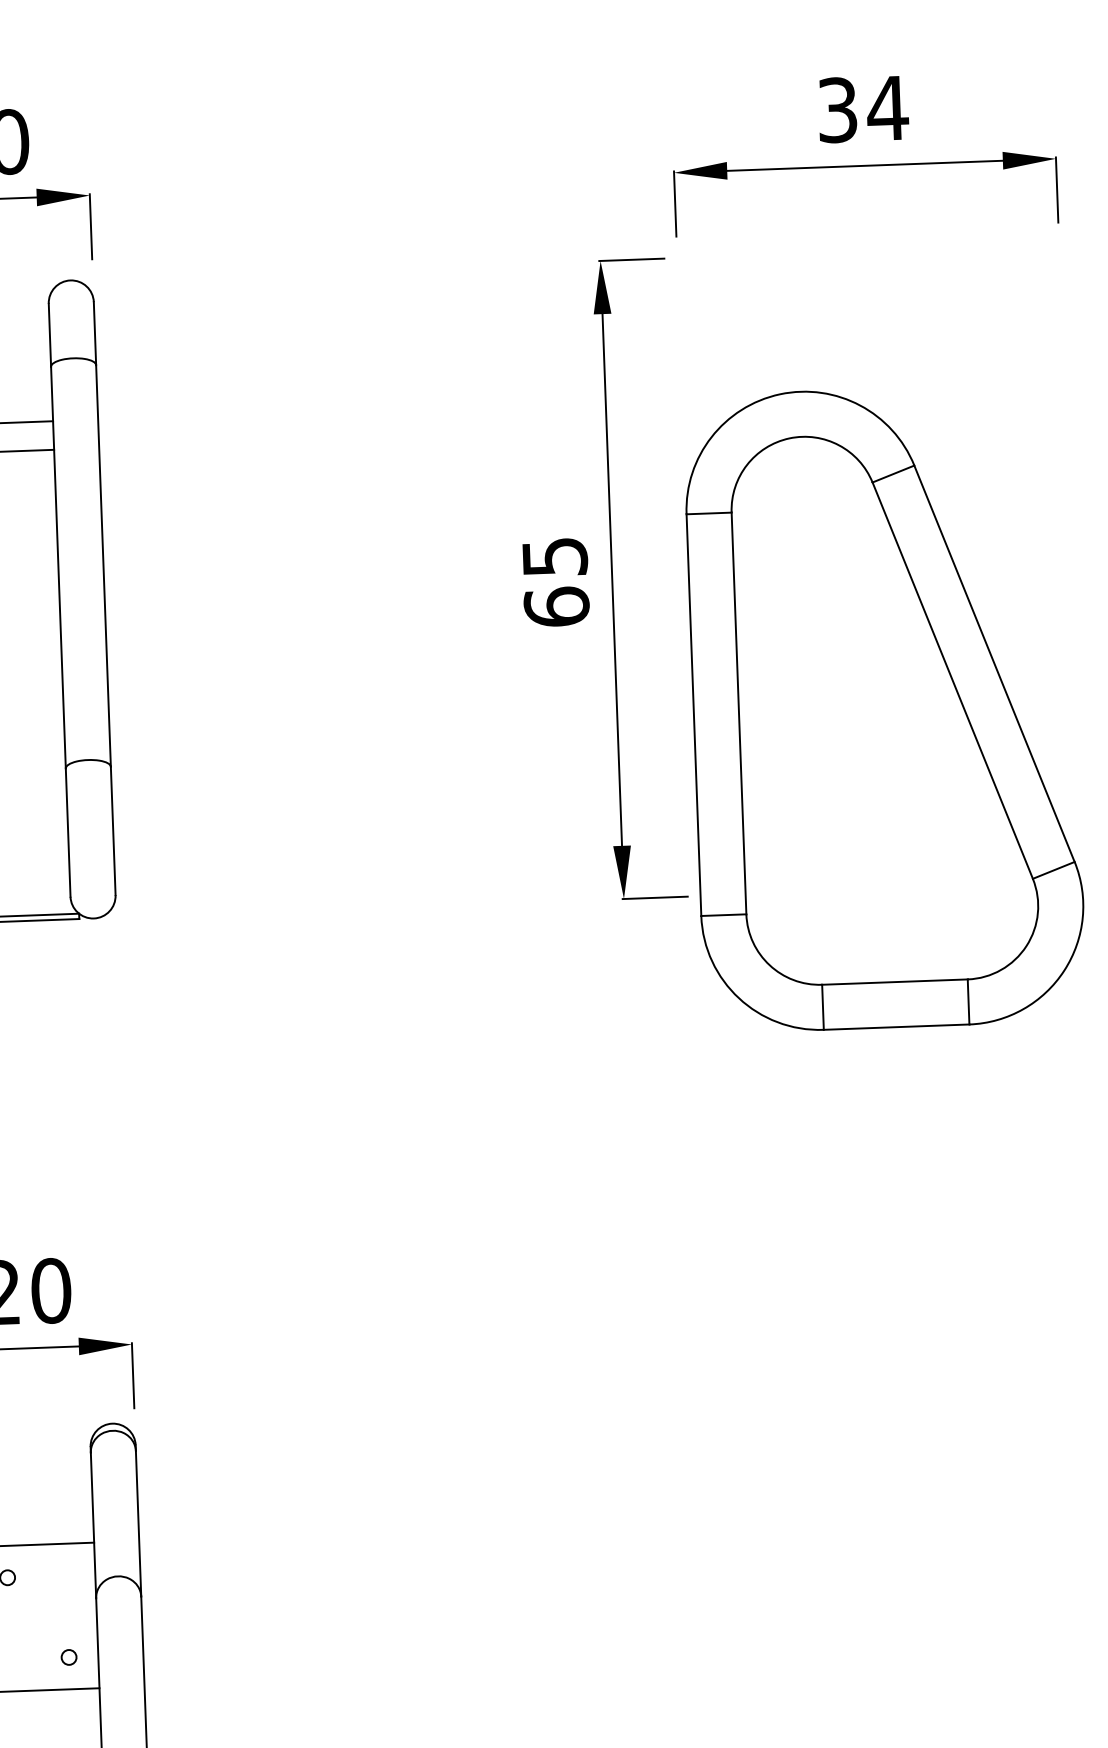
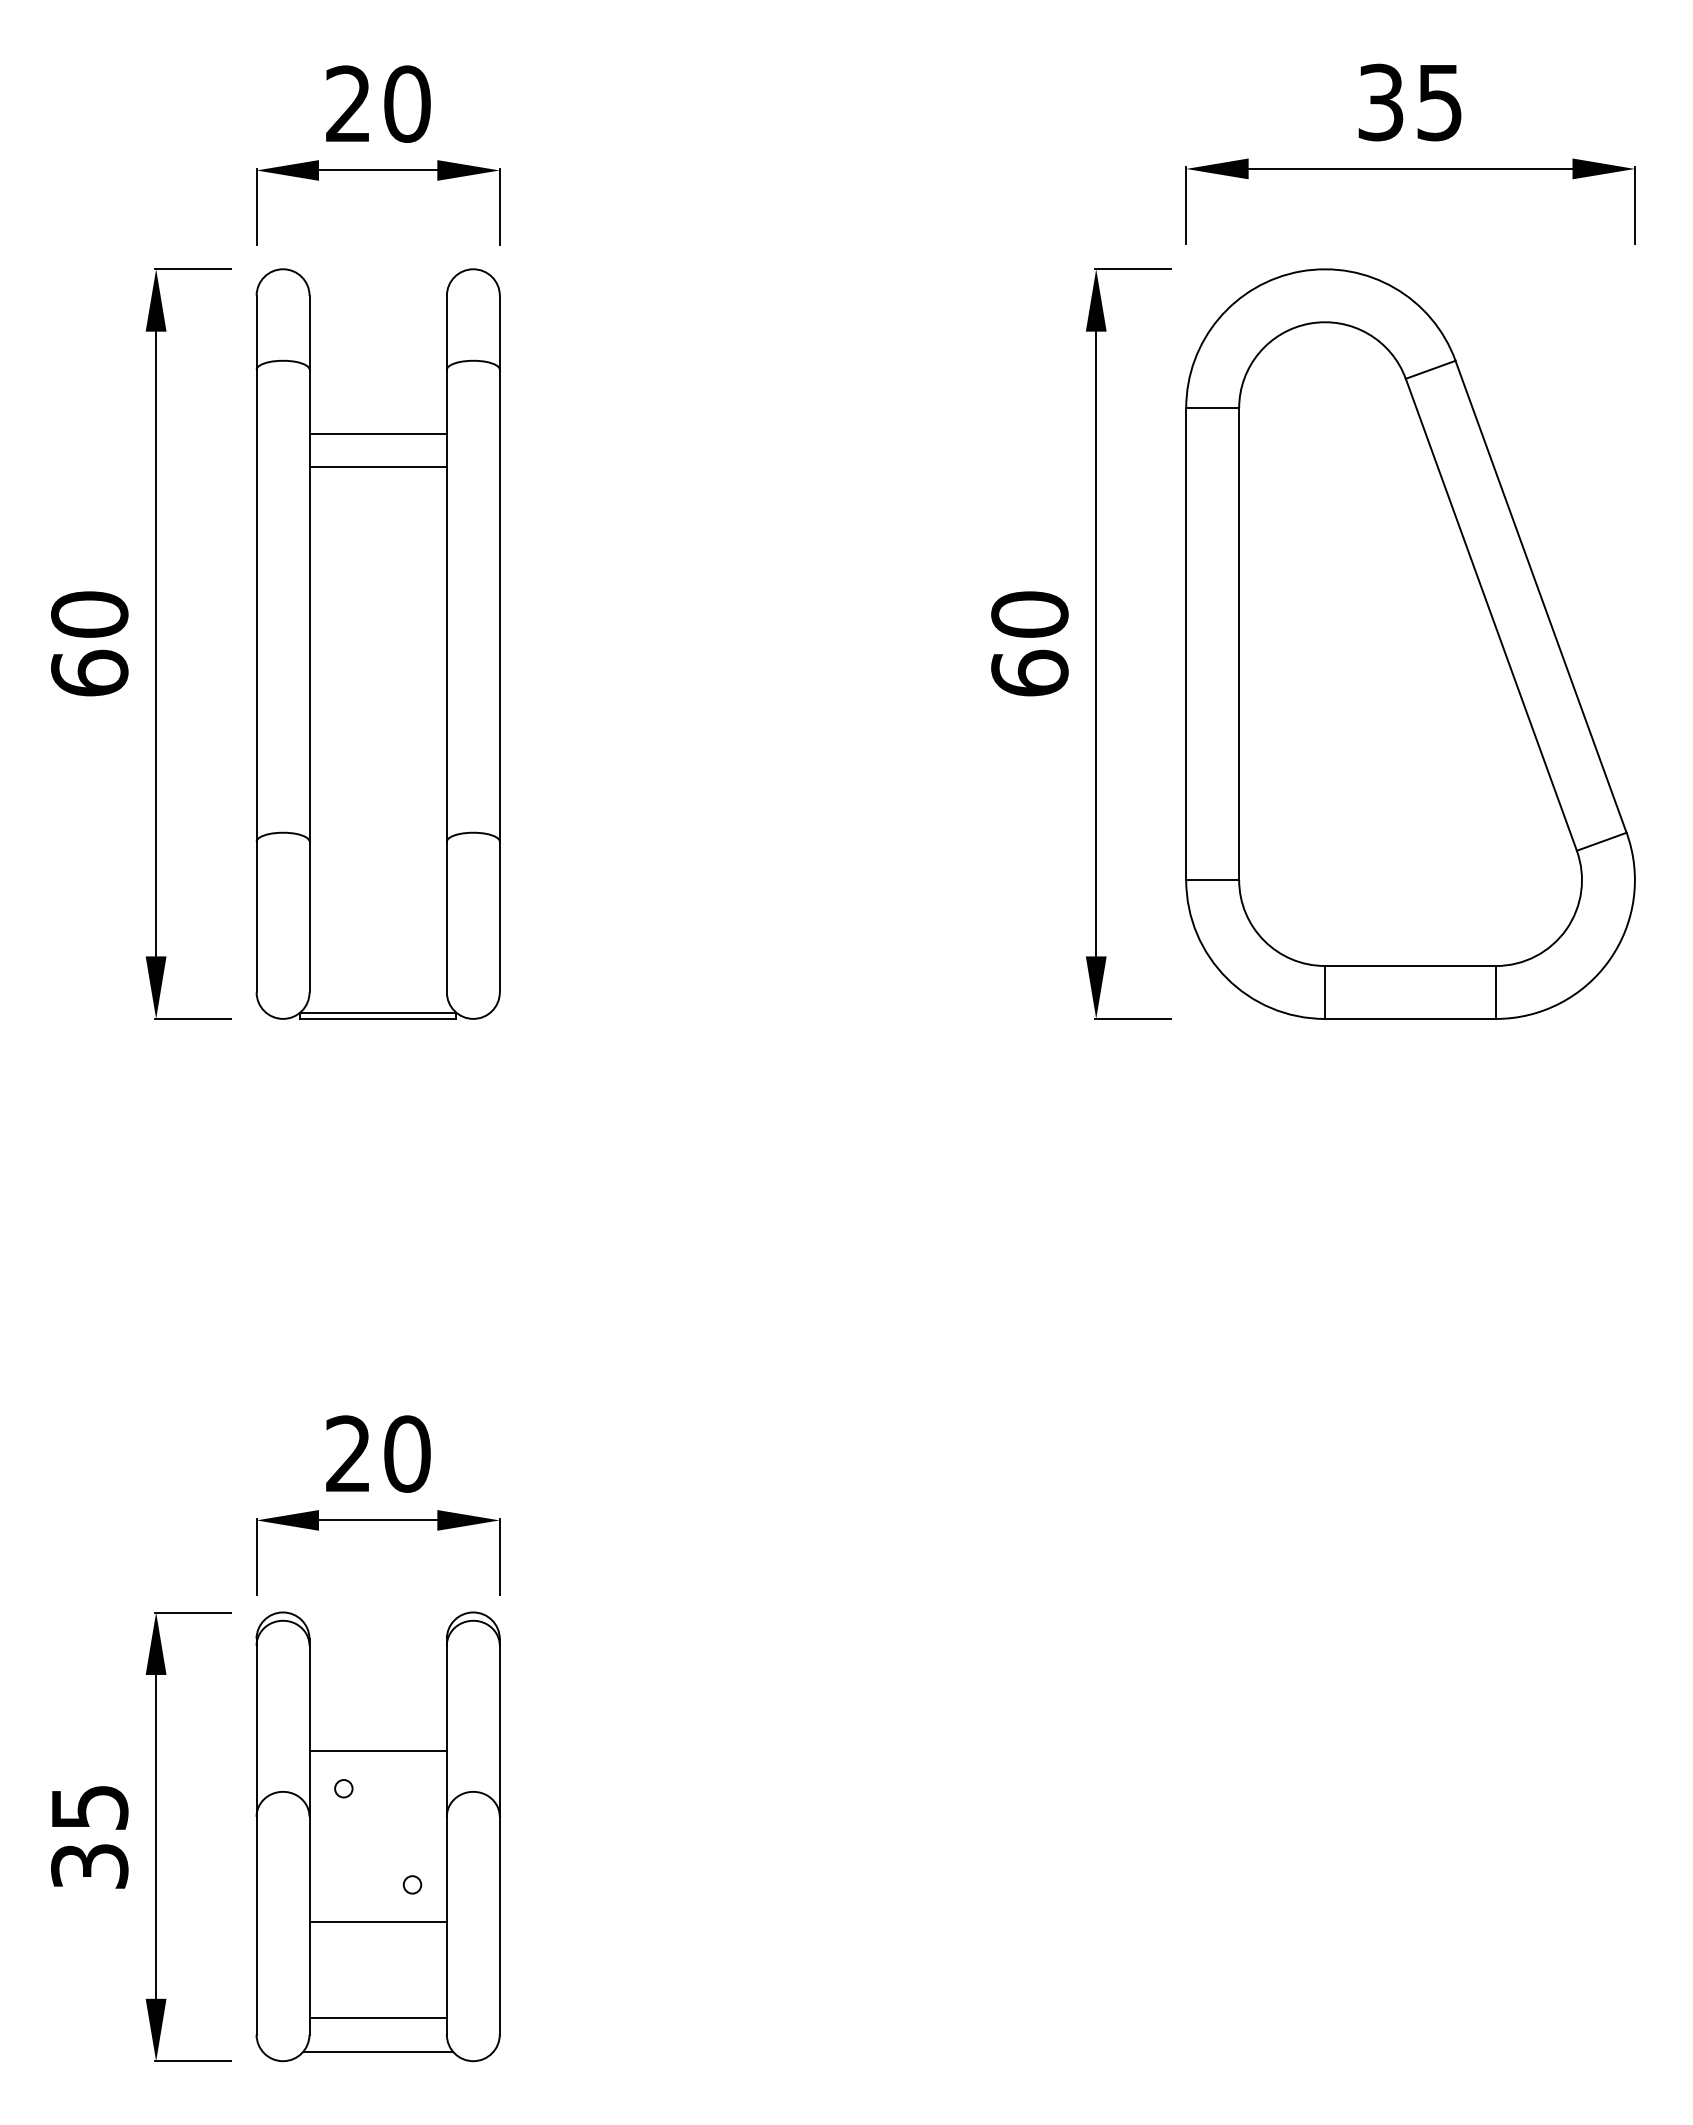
text: (887, 109) -> (1439, 103), 34 -> 35
text: (554, 556) -> (1029, 614), 65 -> 60
part: (884, 707) -> (1410, 643), moved

